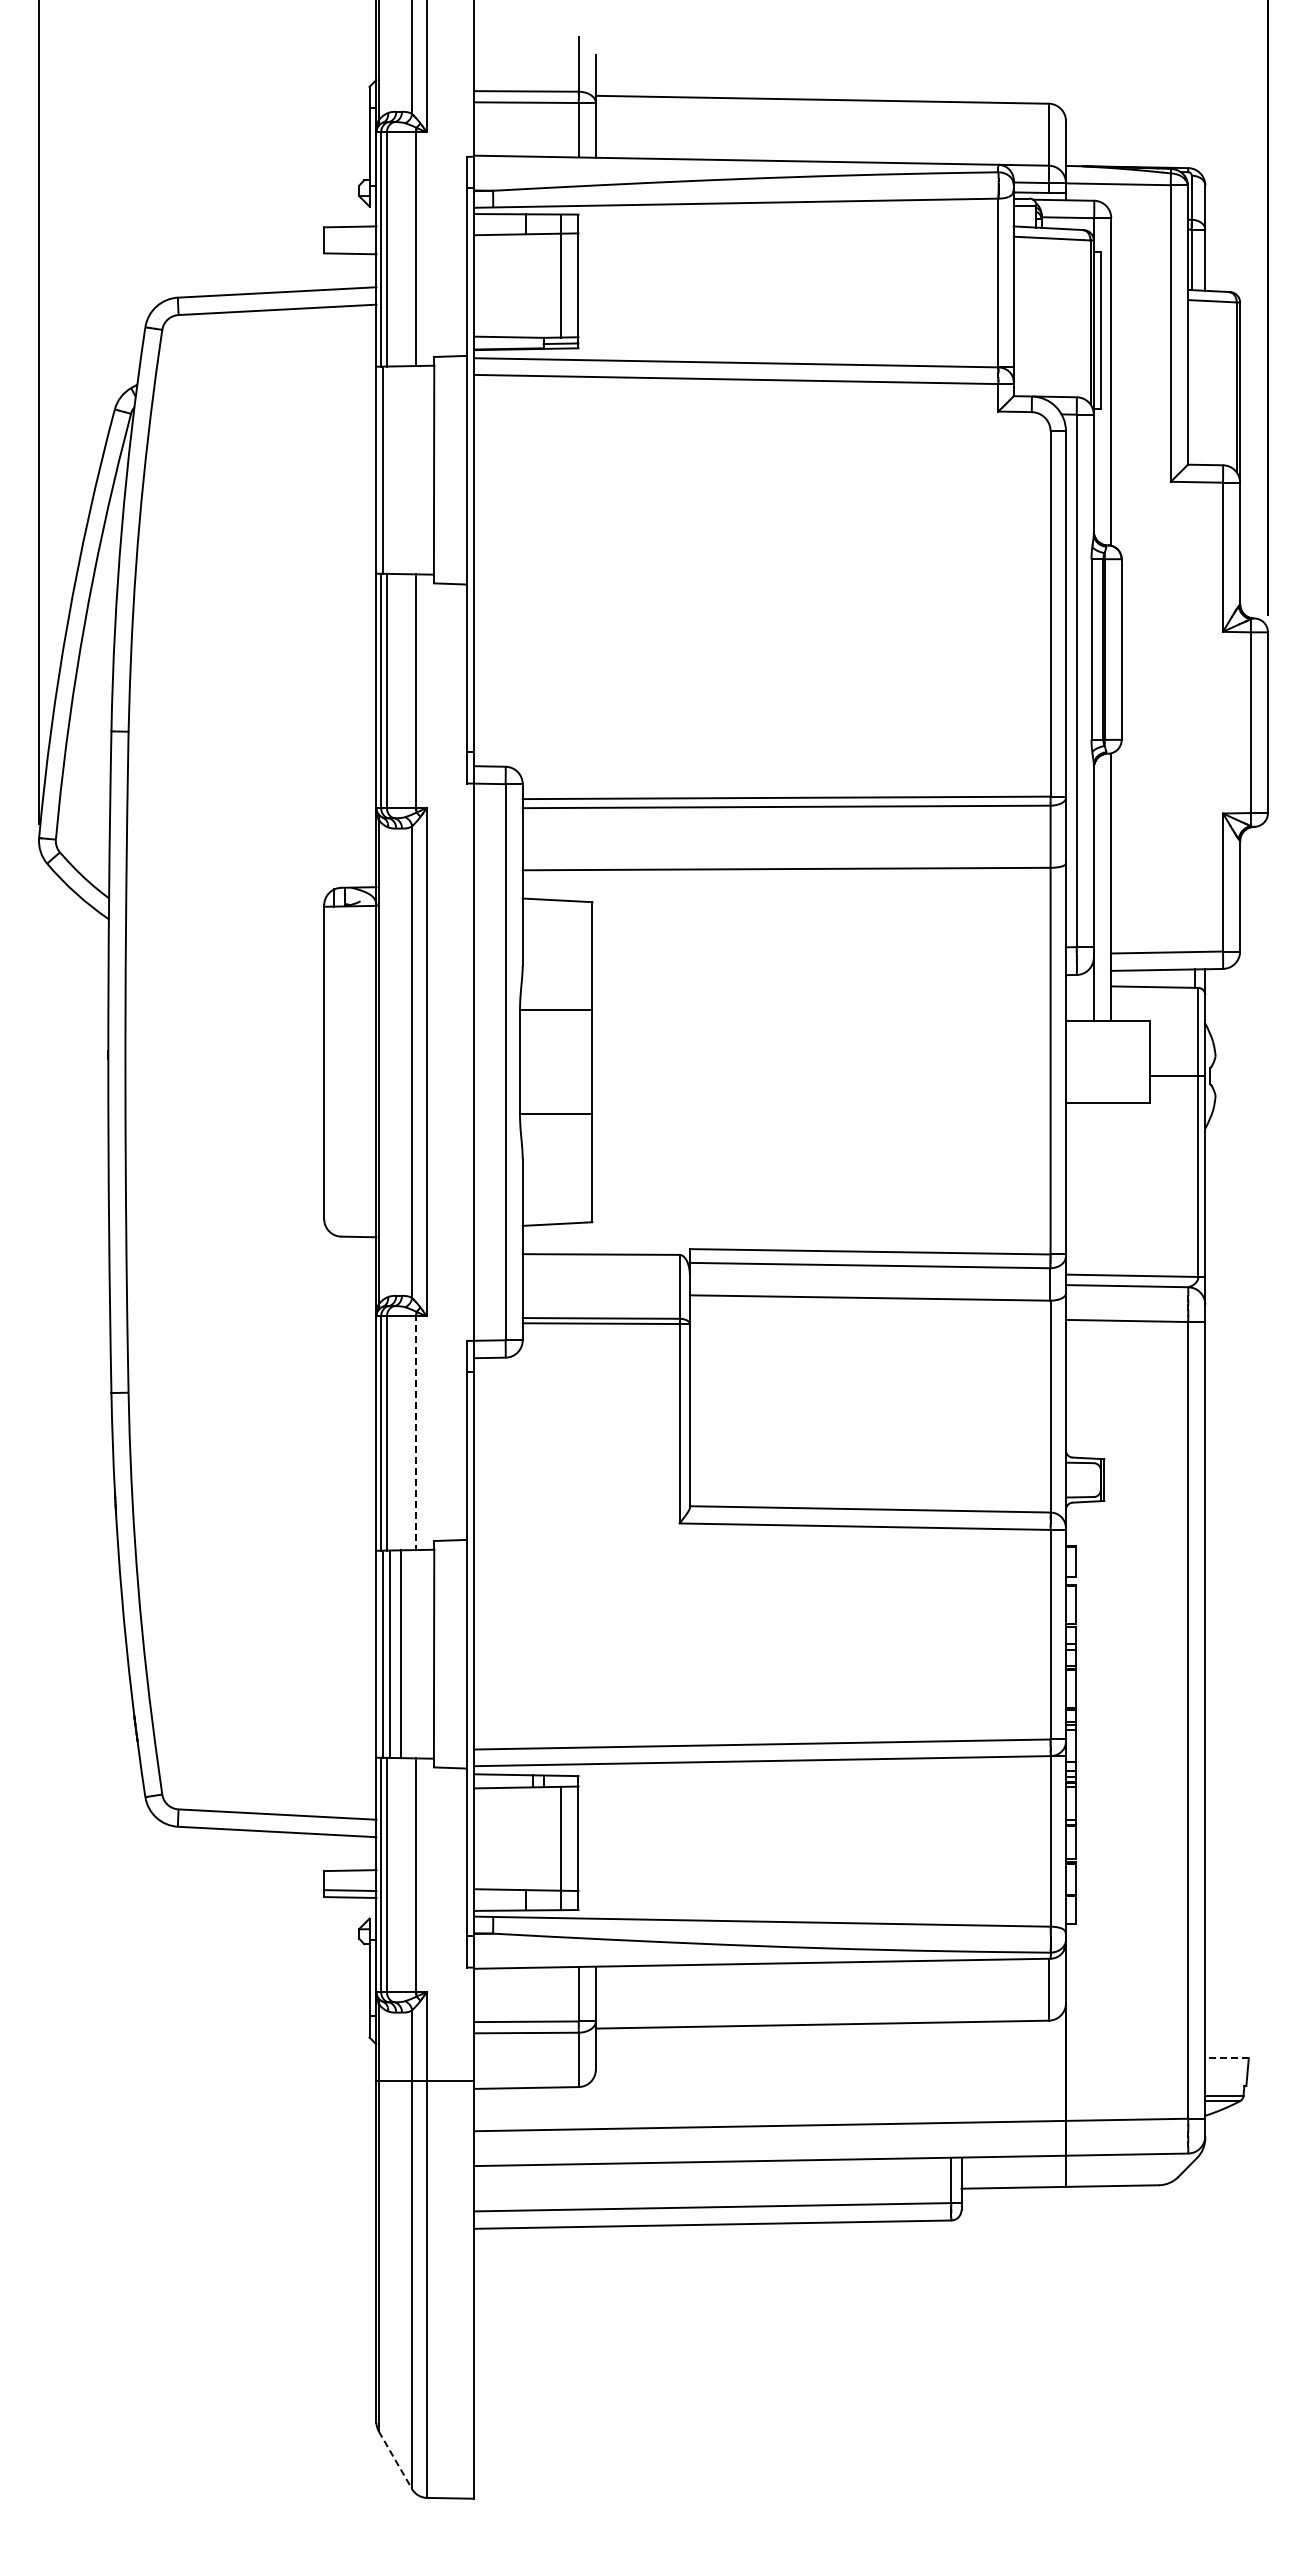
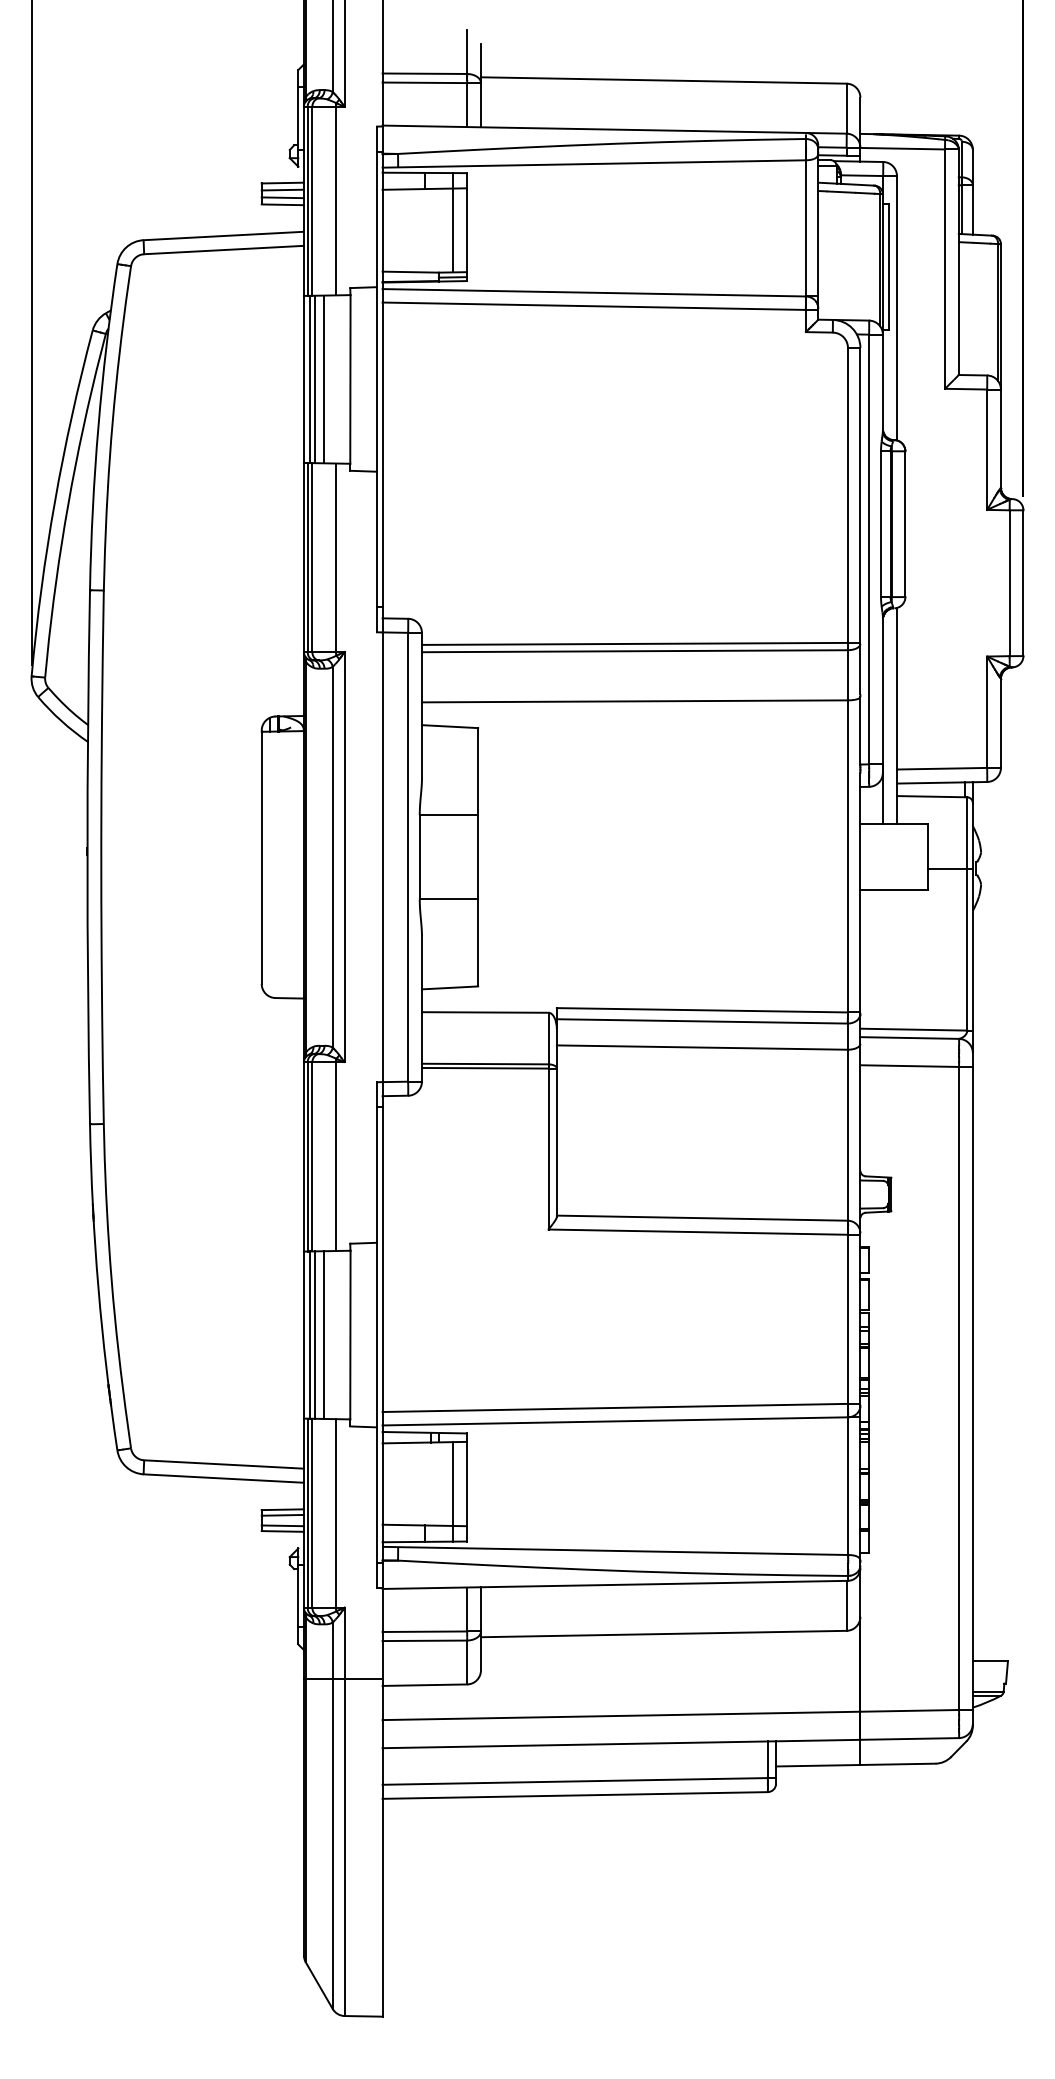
line: (350, 235) -> (282, 190), added
line: (350, 244) -> (282, 197), added
line: (390, 469) -> (315, 378), added
line: (400, 470) -> (323, 379), added
line: (416, 1432) -> (336, 1156), dashed -> solid
line: (350, 1877) -> (282, 1515), added
line: (1227, 2058) -> (990, 1661), dashed -> solid
line: (395, 2460) -> (319, 1985), dashed -> solid

